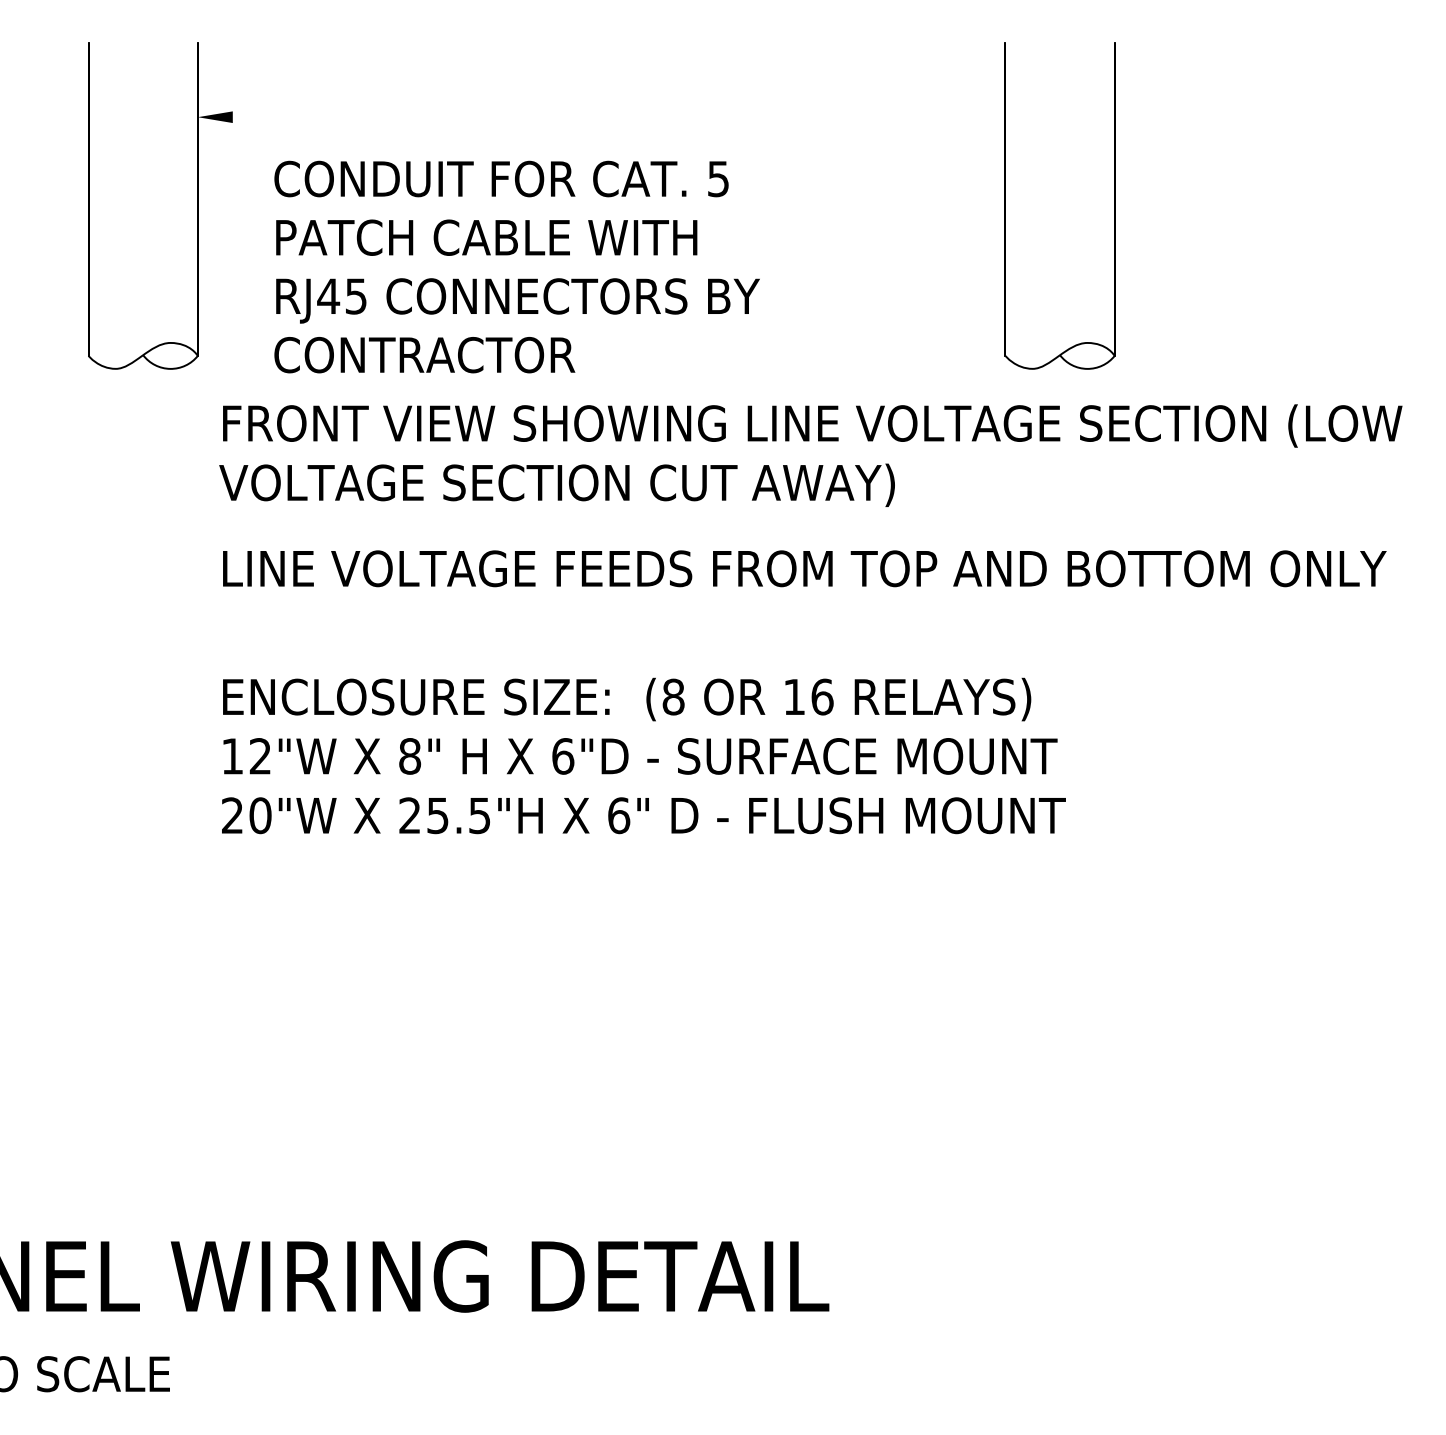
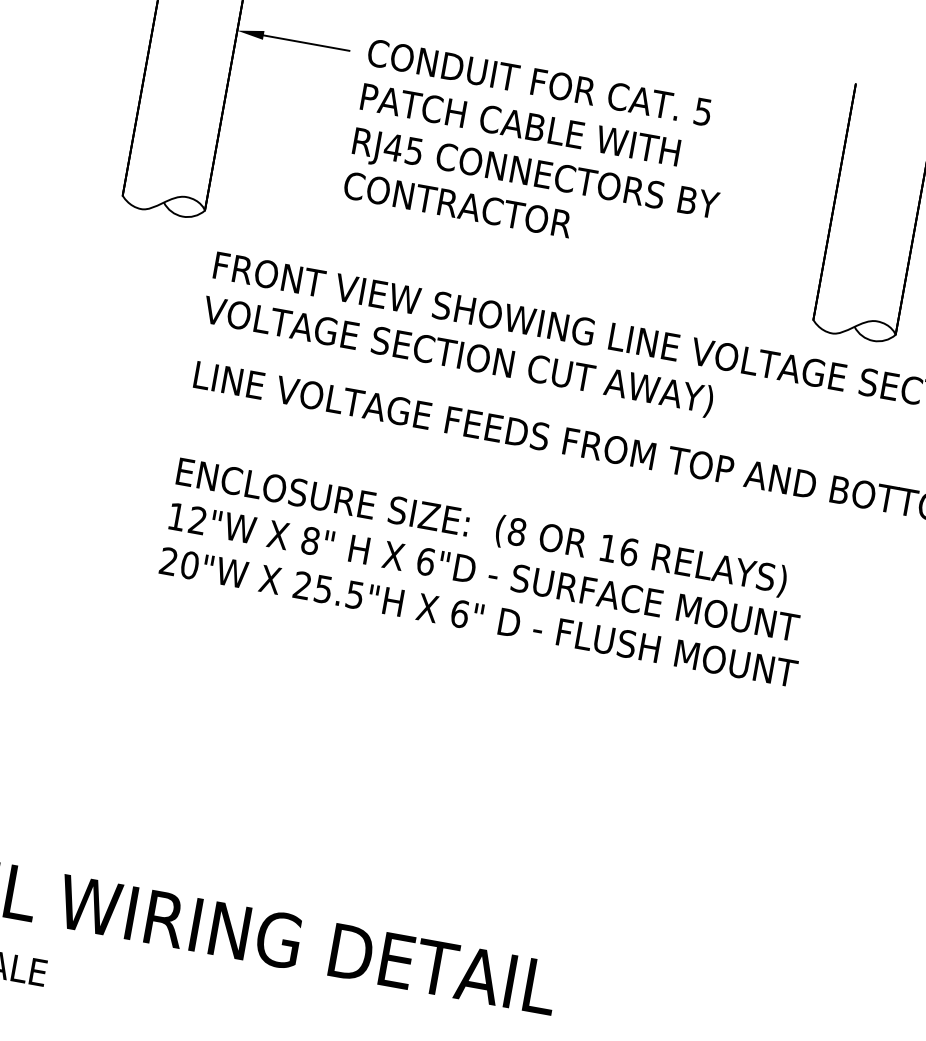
line: (289, 117) -> (306, 43), added
text: (516, 266) -> (539, 150), moved

